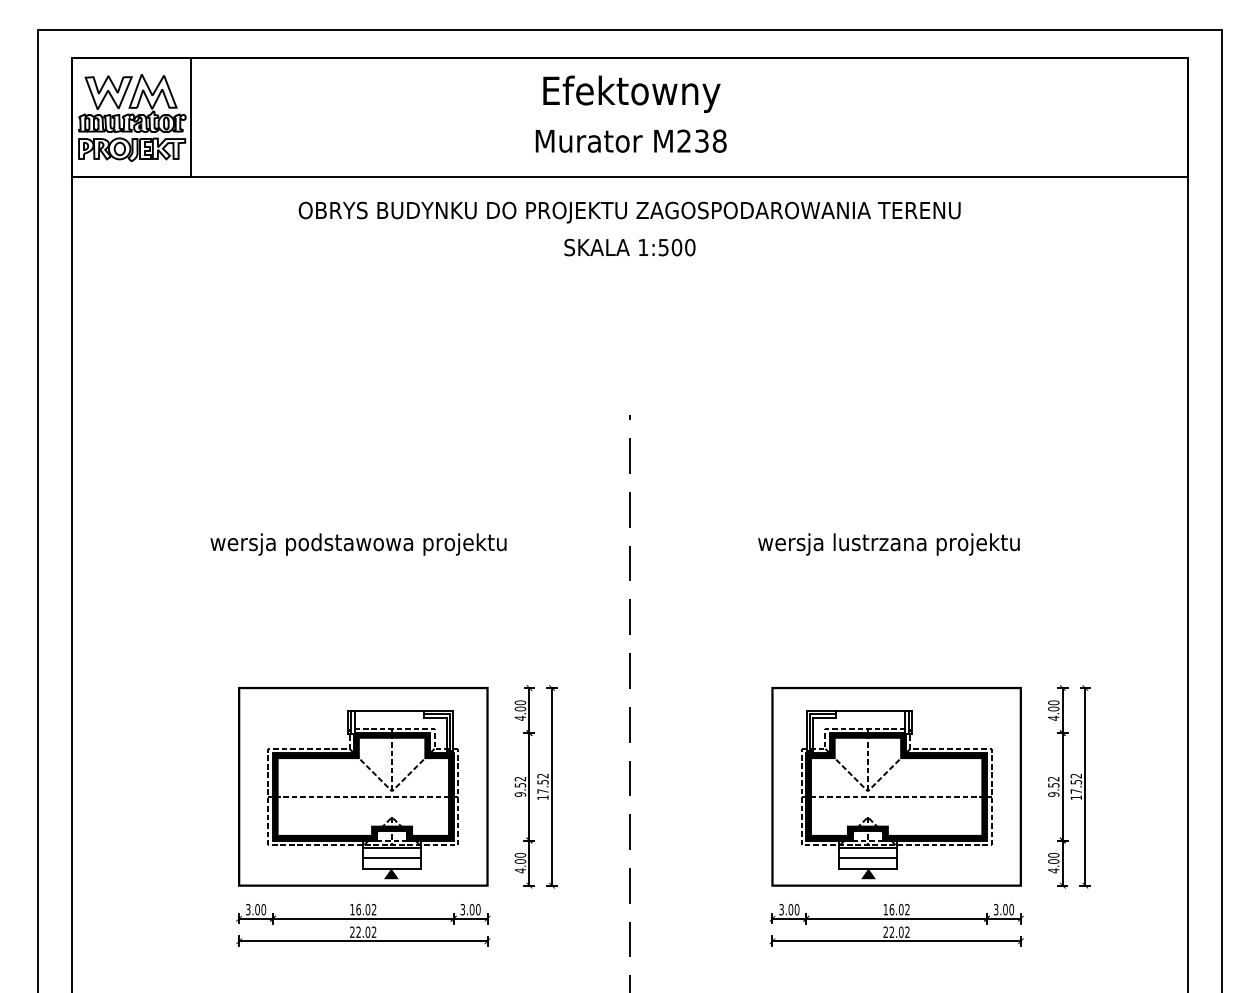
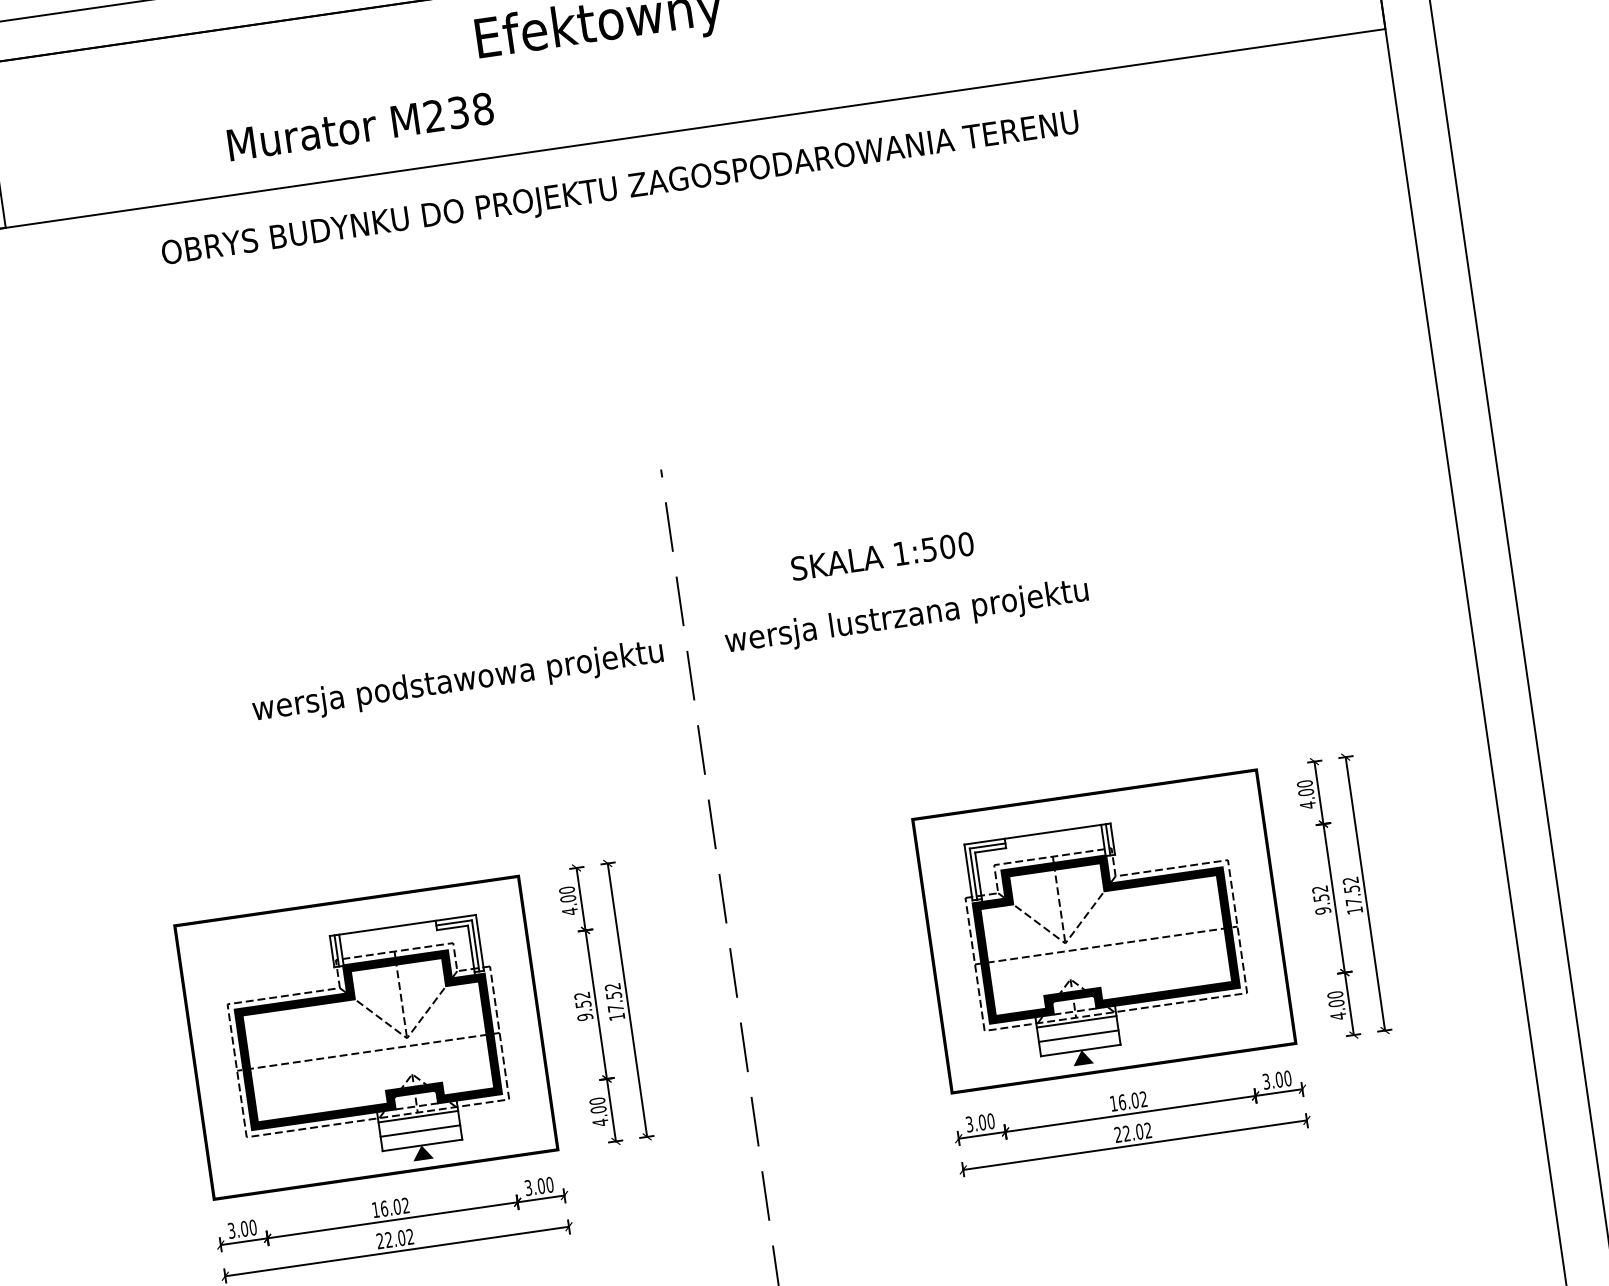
text: (630, 140) -> (359, 125), moved
text: (629, 247) -> (881, 556), moved
text: (358, 544) -> (458, 682), moved
text: (888, 544) -> (906, 617), moved

